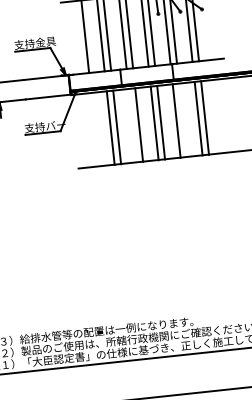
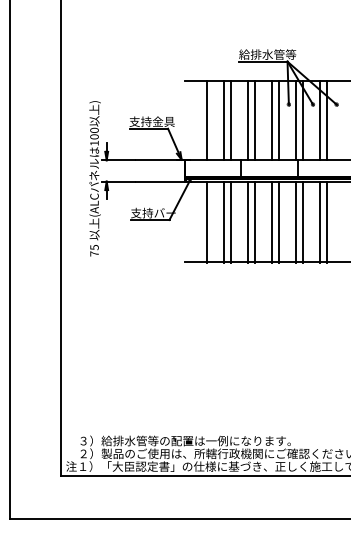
line: (183, 120) -> (303, 222), added
line: (133, 125) -> (248, 222), added
line: (95, 129) -> (207, 222), added

